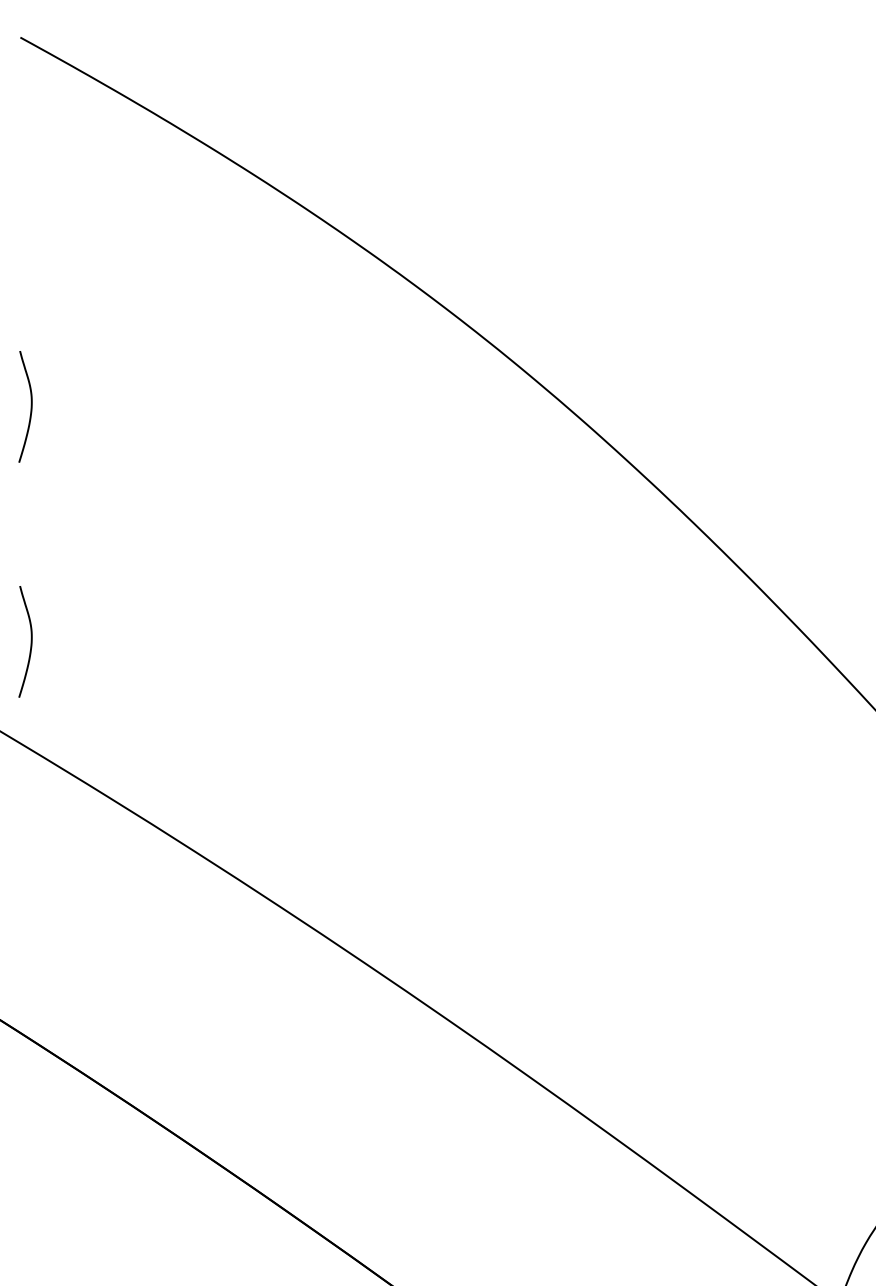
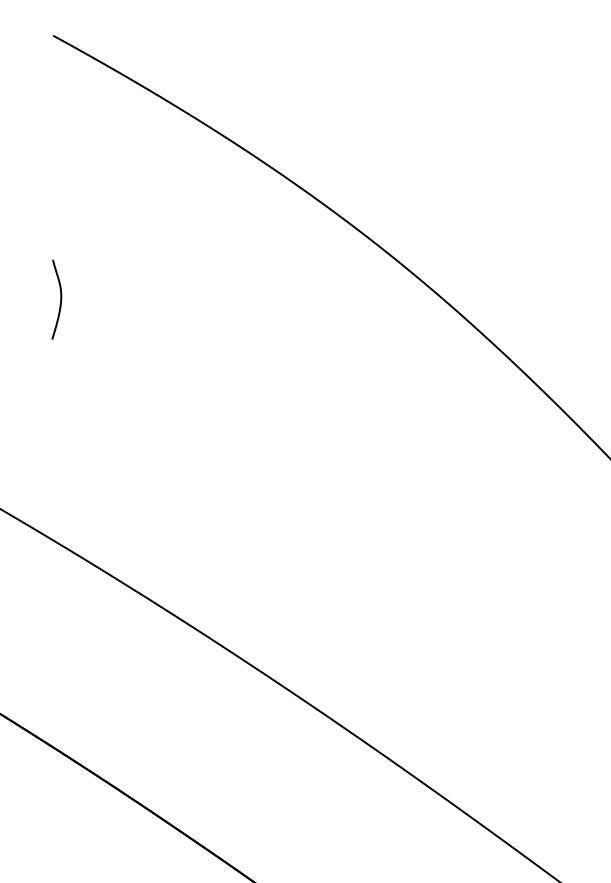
curve: (30, 641) -> (60, 467), removed

